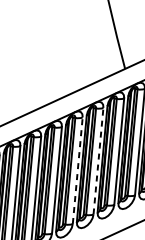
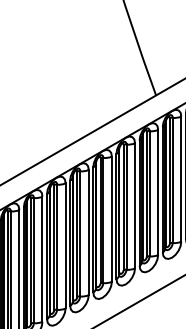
line: (98, 160) -> (135, 205), dashed -> solid
line: (77, 171) -> (111, 219), dashed -> solid

